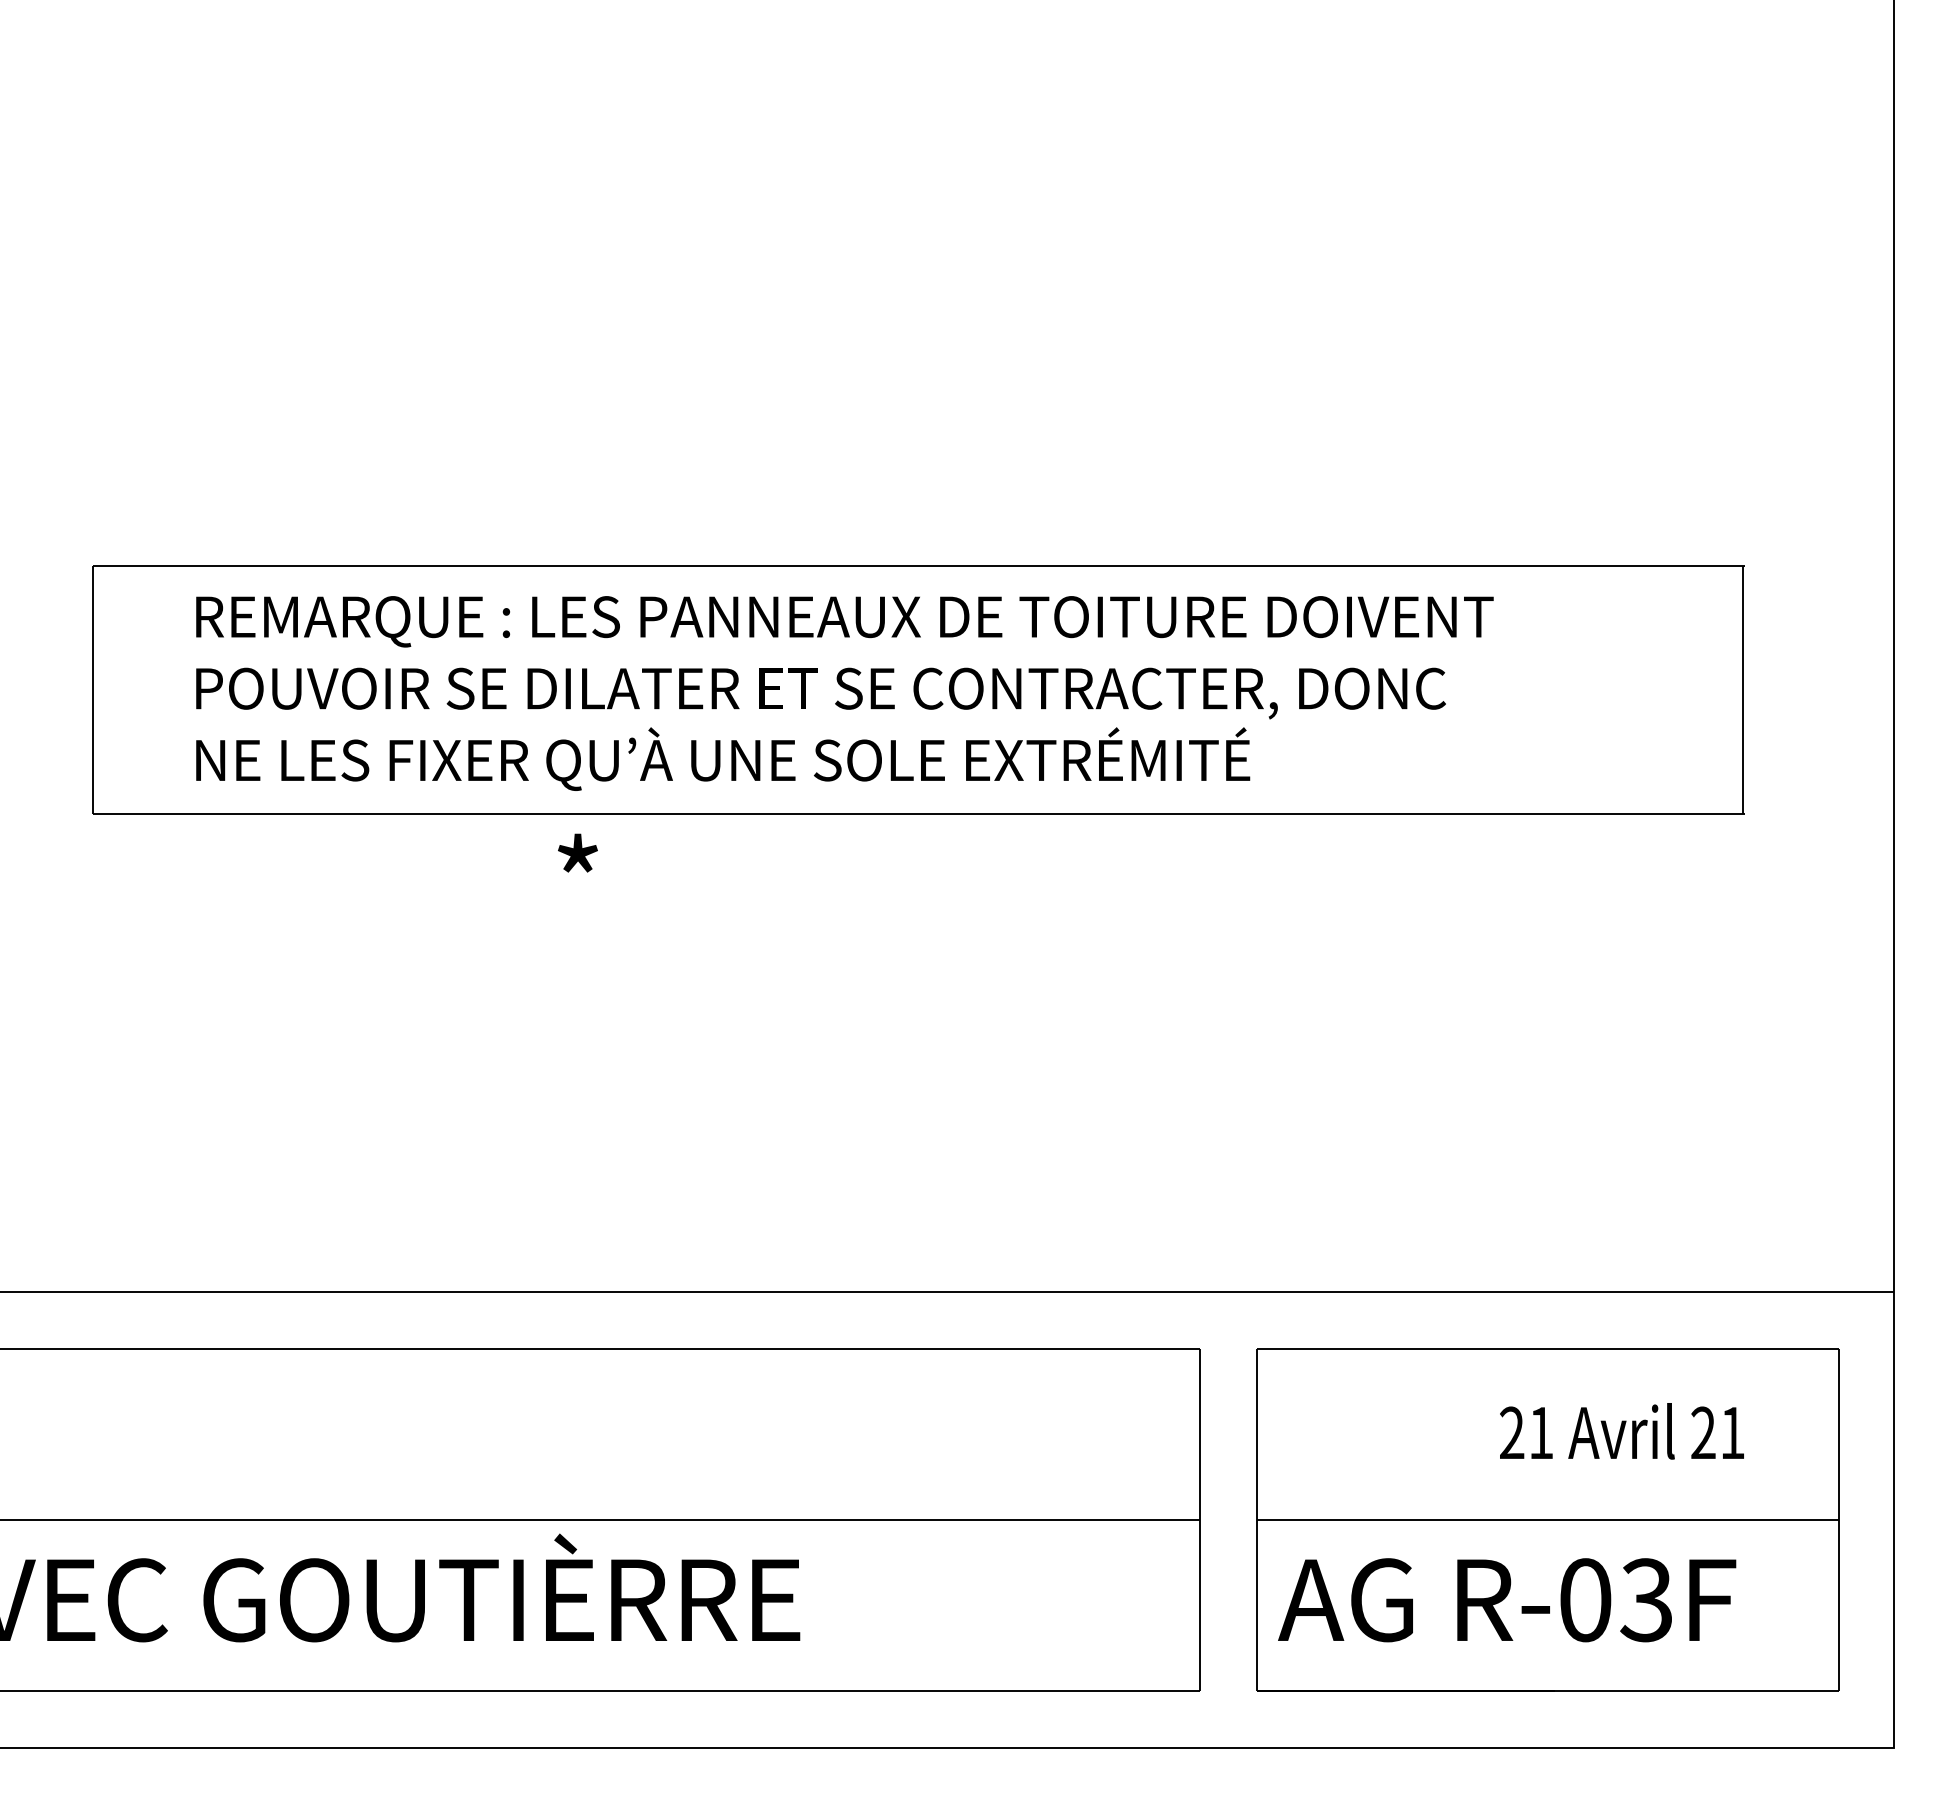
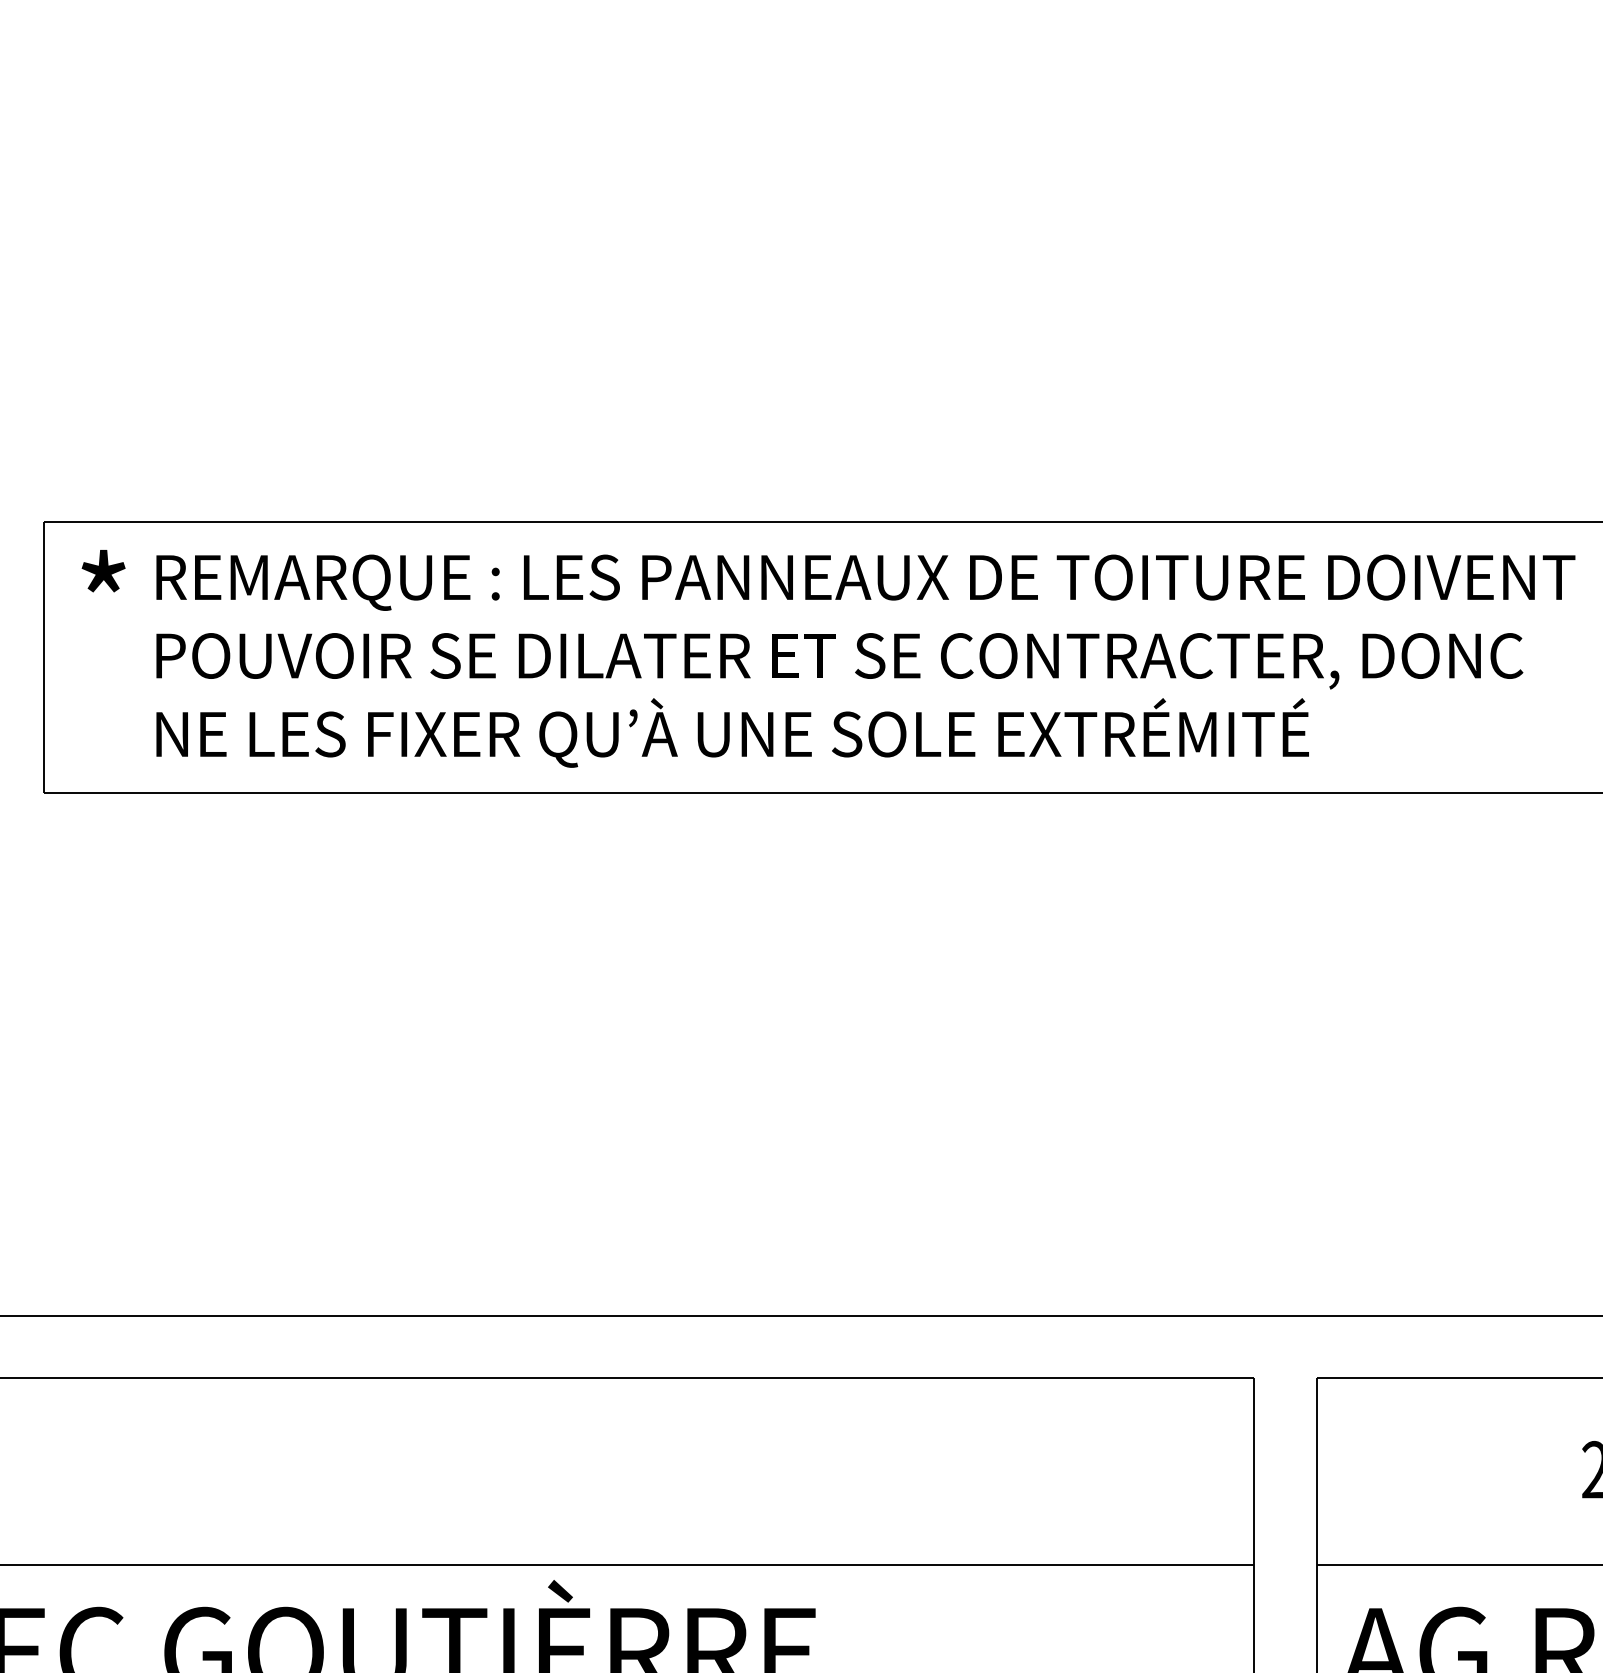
text: (577, 852) -> (103, 570), moved

